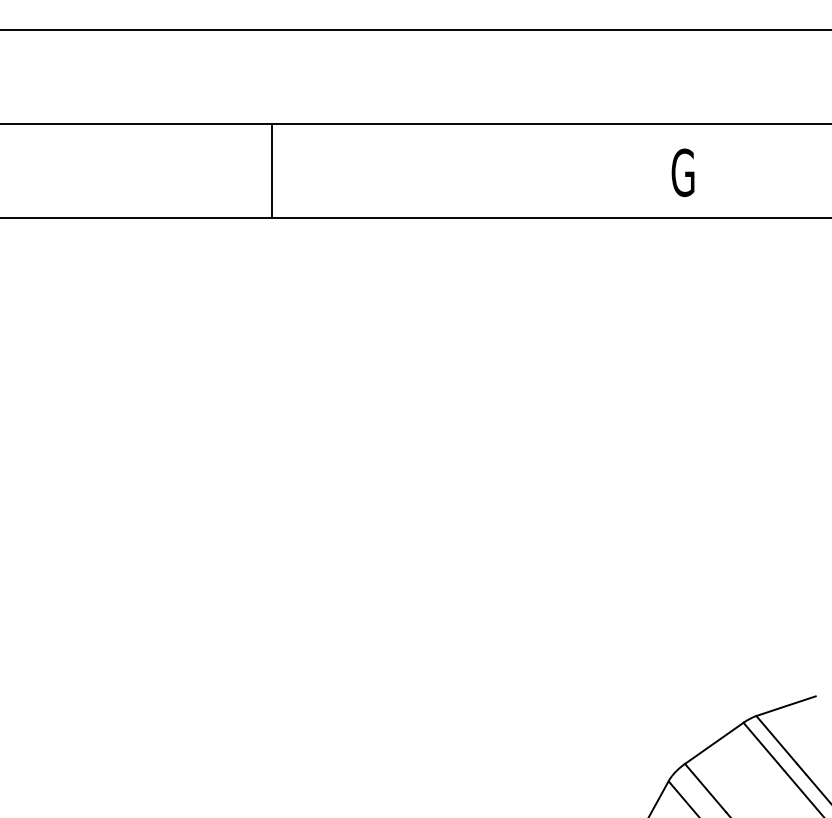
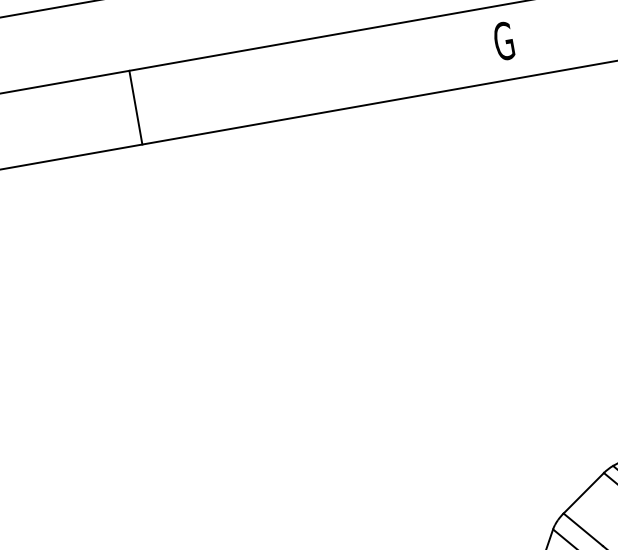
line: (271, 170) -> (135, 107), moved
text: (682, 172) -> (503, 41), moved

